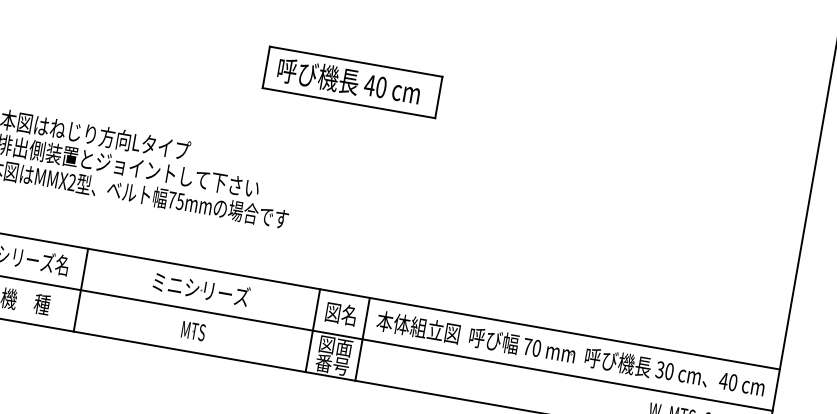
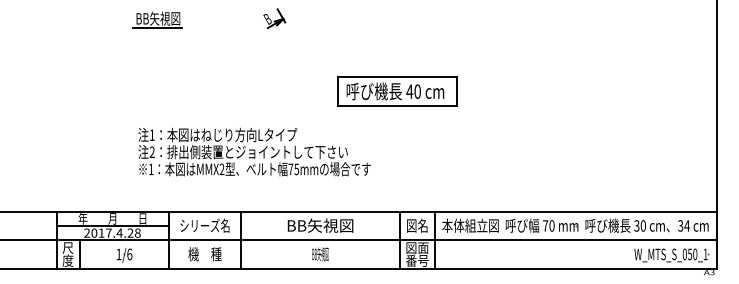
part: (352, 82) -> (397, 91), moved
text: (200, 289) -> (320, 225), ミニシリーズ -> BB矢視図
text: (193, 331) -> (320, 254), MTS -> BB矢視図
text: (727, 381) -> (683, 225), 40 -> 34

